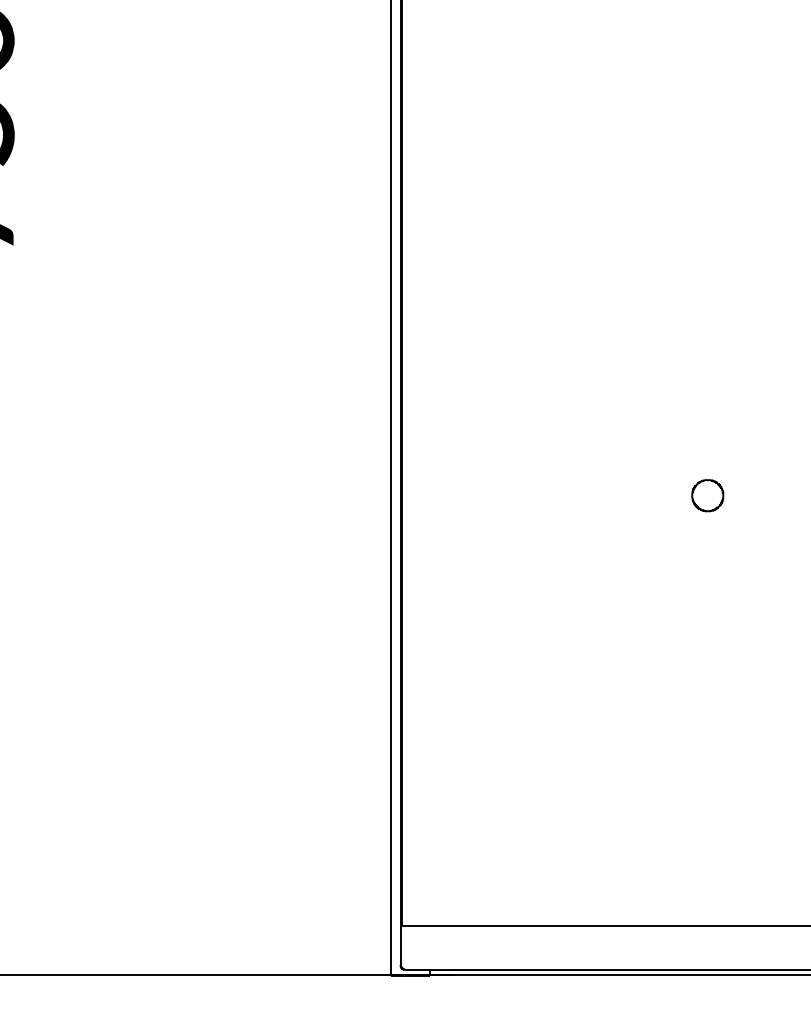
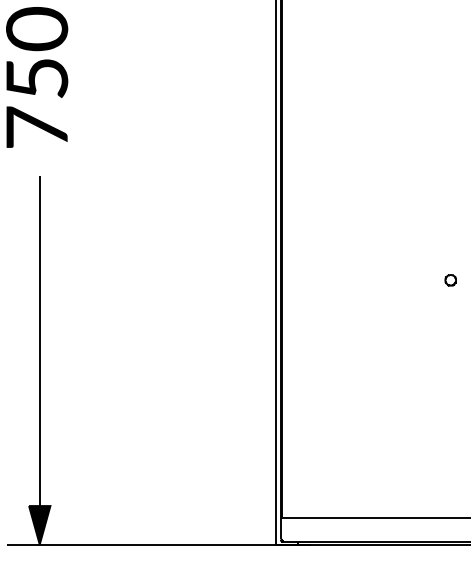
part: (706, 496) -> (450, 280), size x0.62

